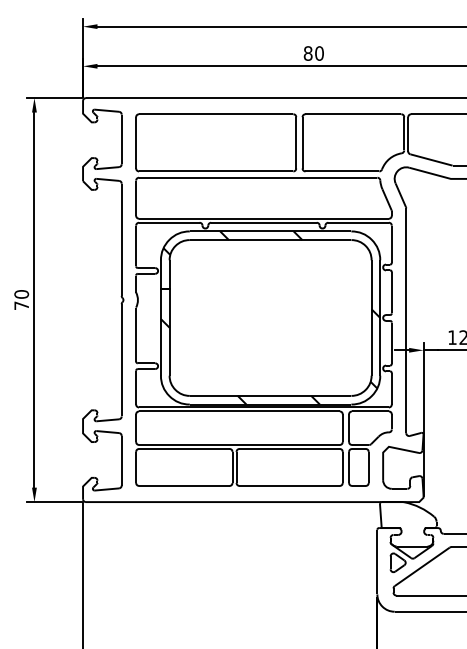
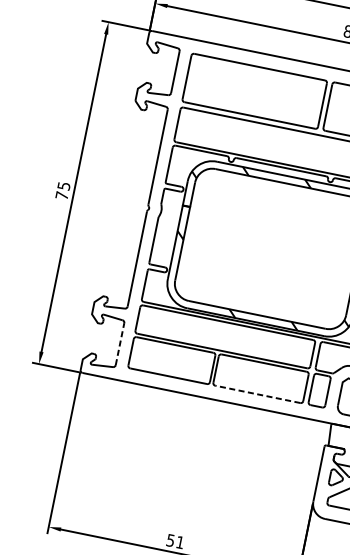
text: (21, 294) -> (63, 186), 70 -> 75
line: (121, 460) -> (119, 343), solid -> dashed
line: (289, 485) -> (257, 393), solid -> dashed

